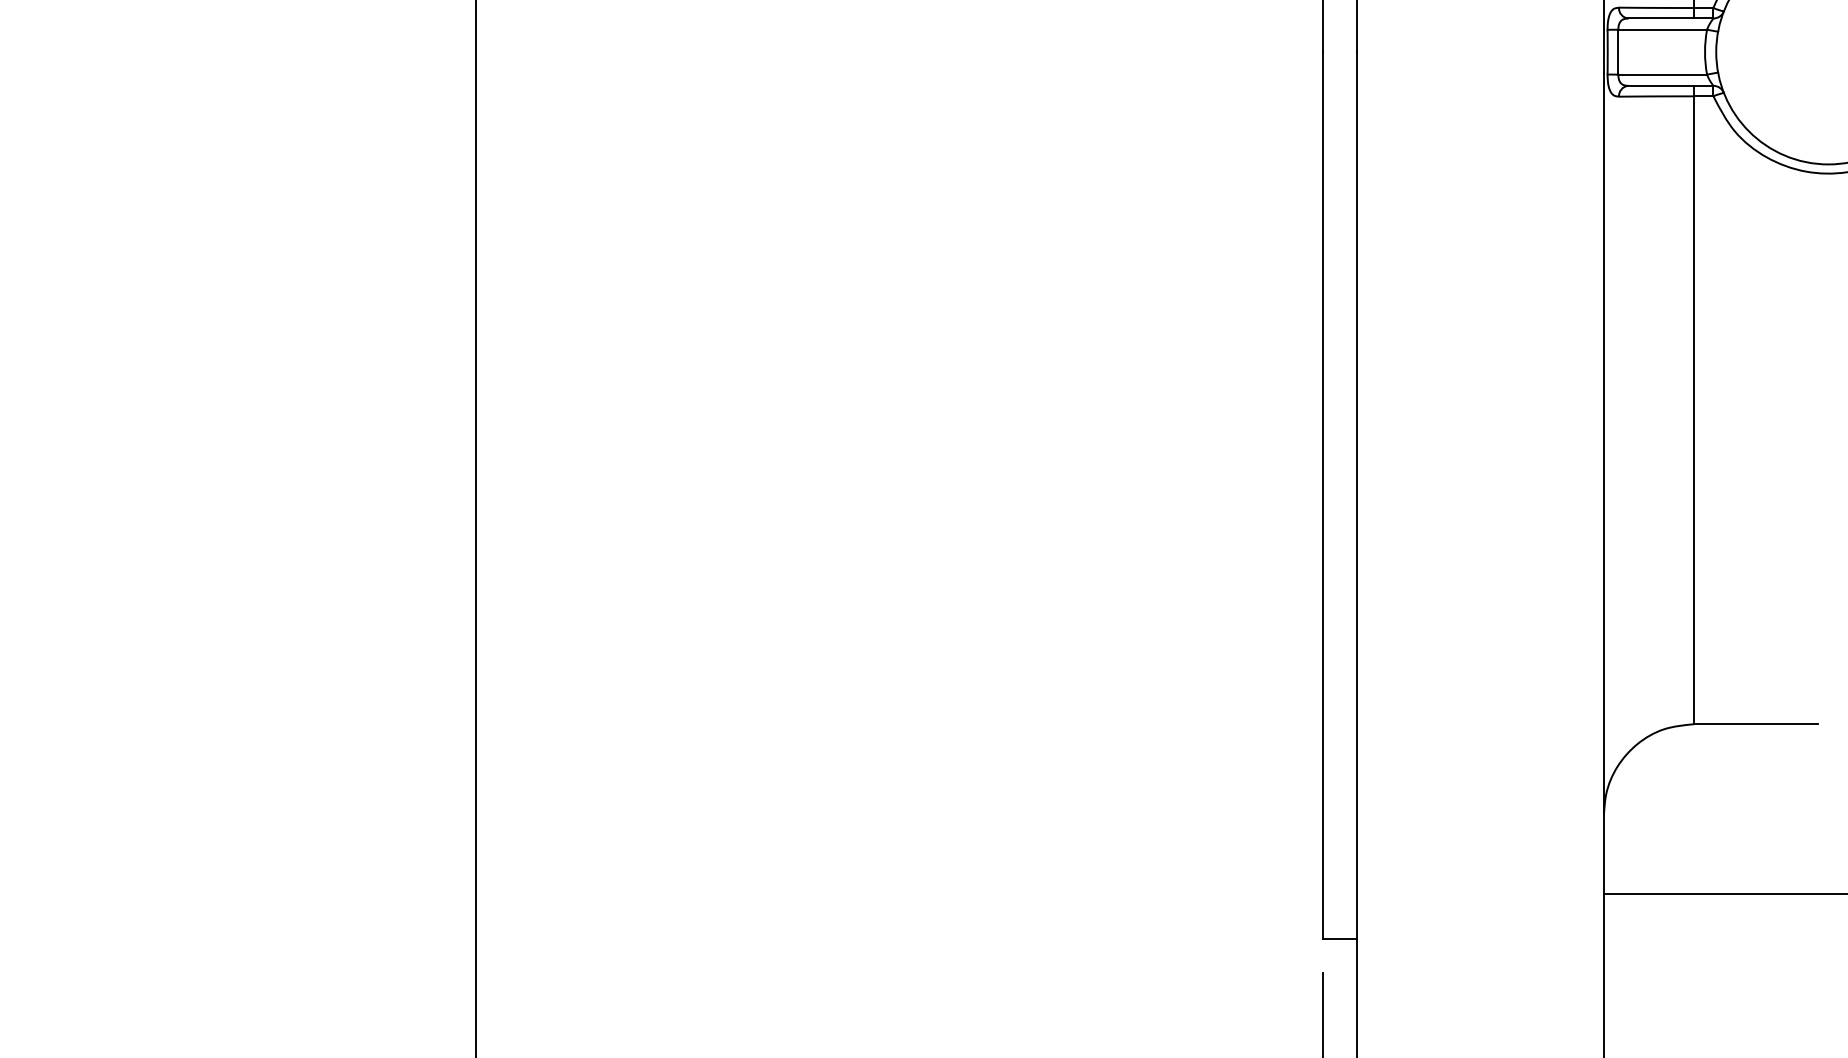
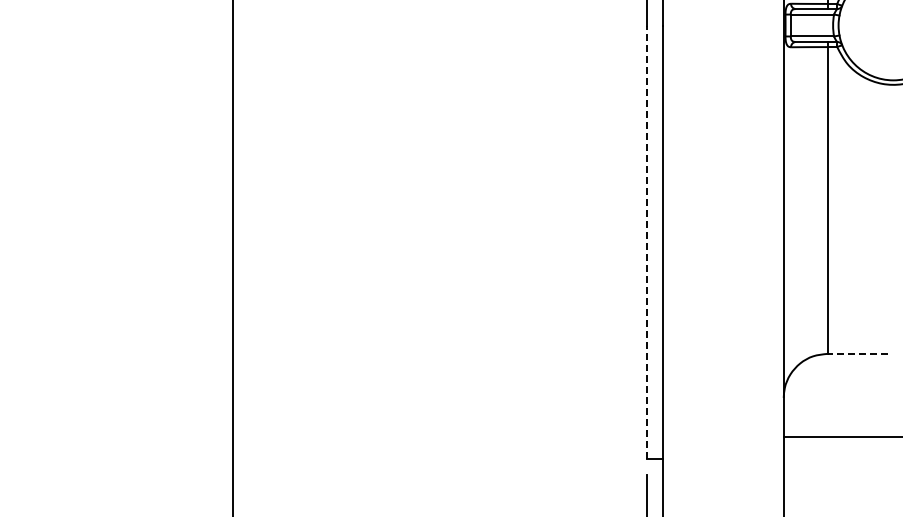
line: (1323, 496) -> (646, 242), solid -> dashed
line: (1754, 723) -> (857, 353), solid -> dashed

